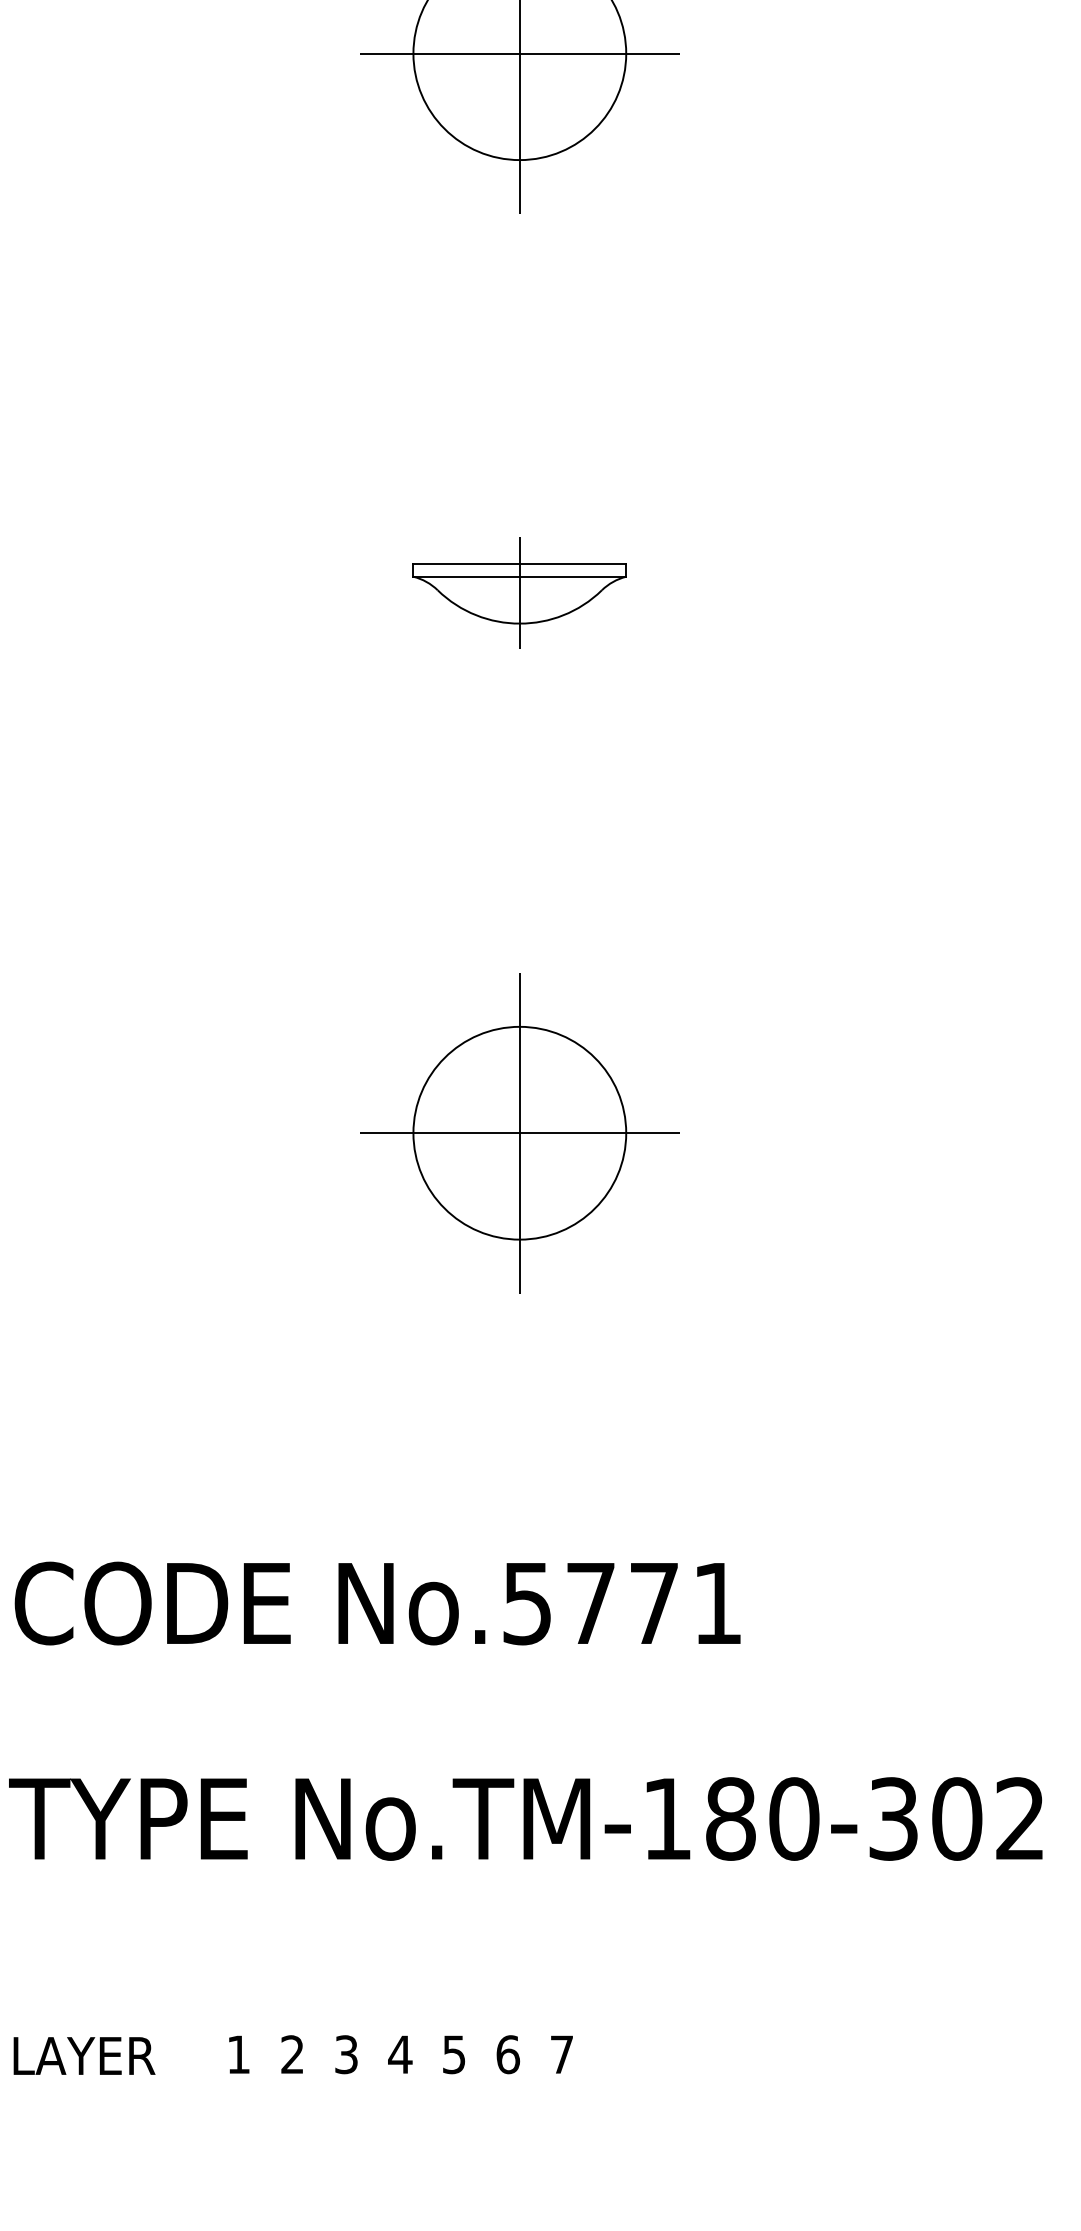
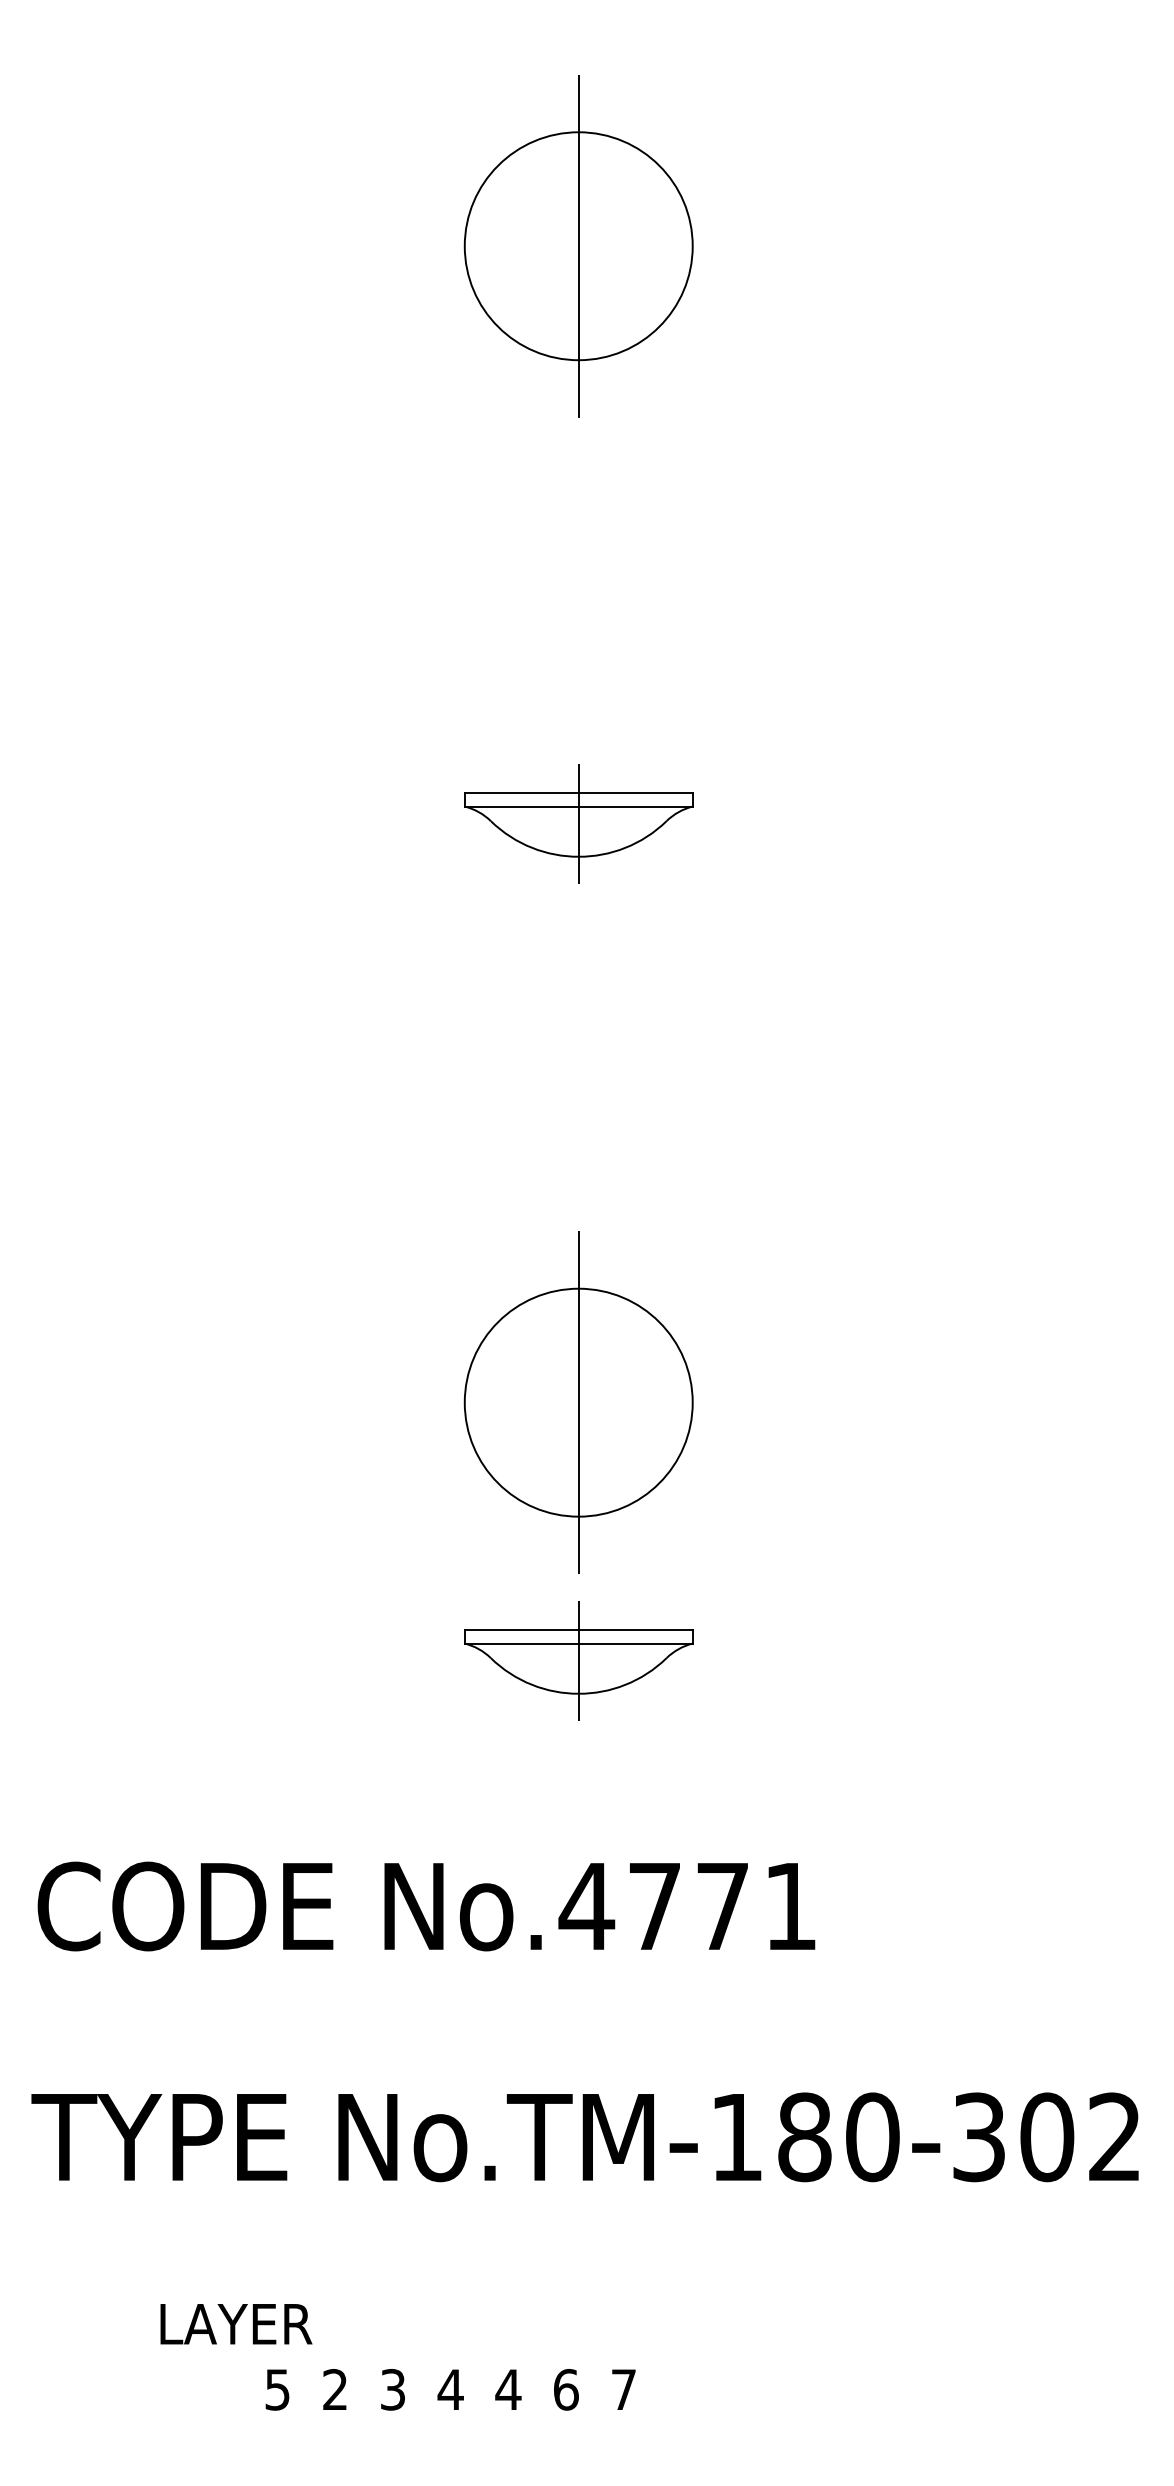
line: (519, 53) -> (578, 246), removed
line: (519, 1133) -> (578, 1402), removed
part: (519, 1373) -> (578, 1660), added
text: (527, 1604) -> (586, 1907), No.5771 -> No.4771
text: (238, 2054) -> (277, 2389), 1 -> 5
text: (454, 2054) -> (508, 2389), 5 -> 4
text: (84, 2056) -> (236, 2324), moved

